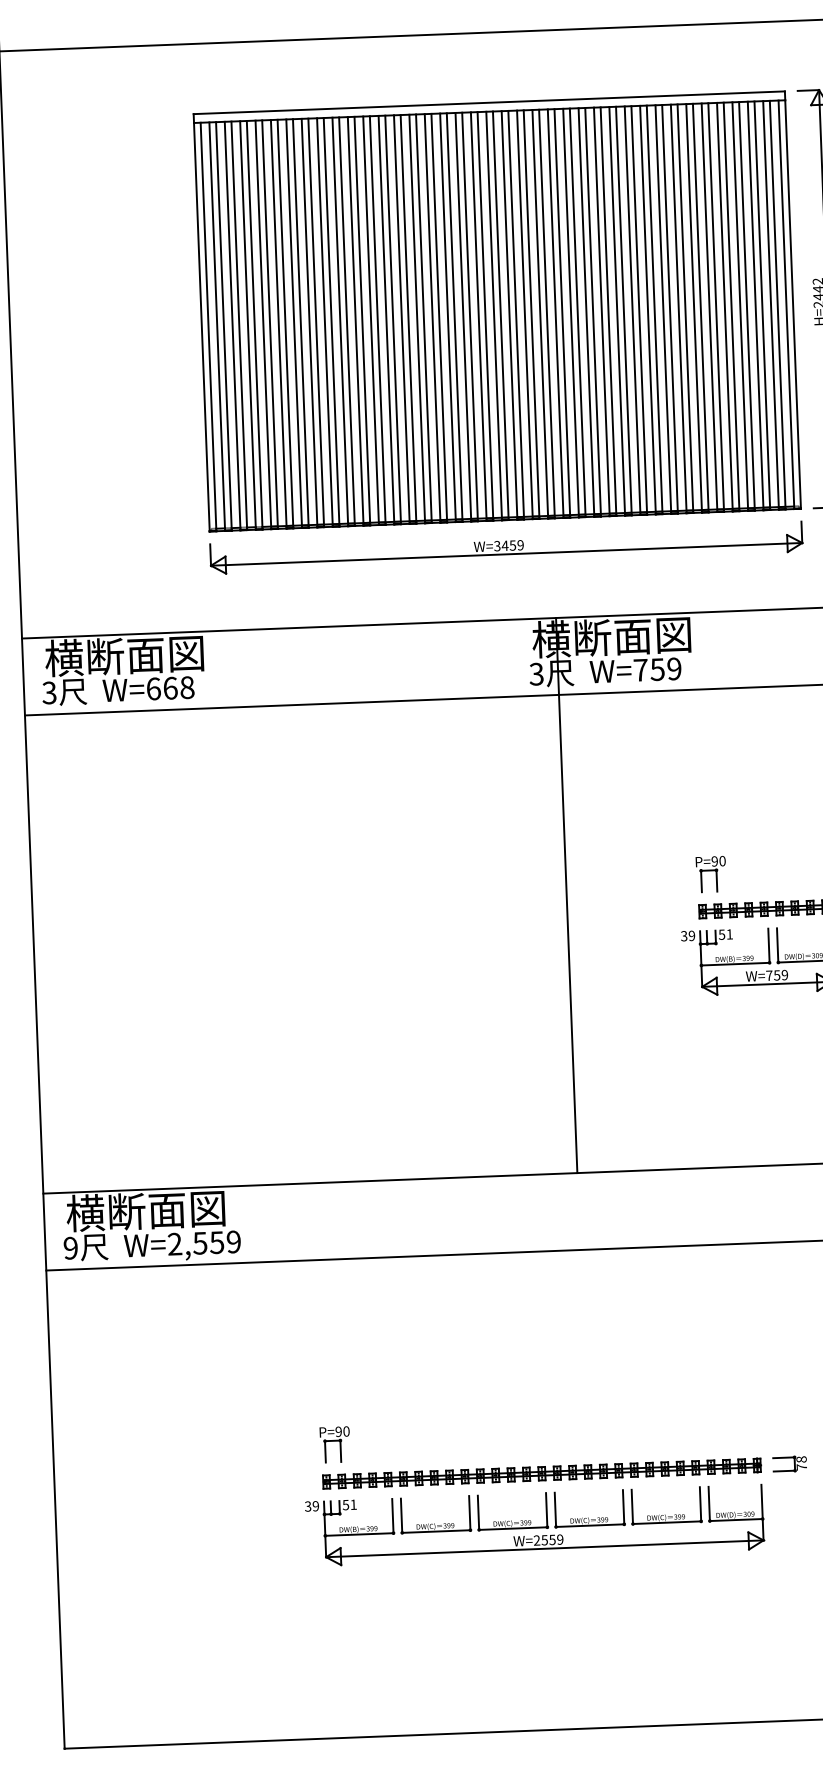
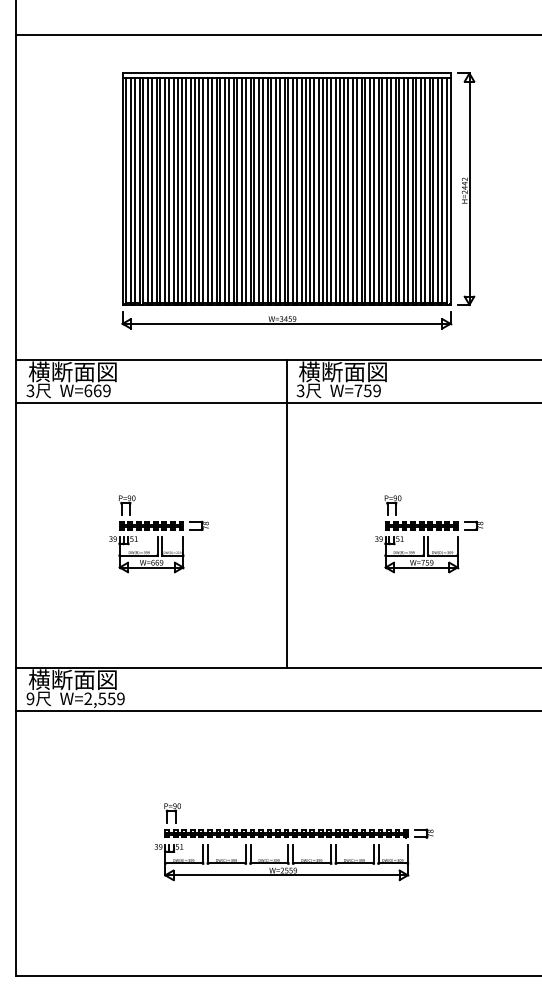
text: (186, 687) -> (106, 390), W=668 -> W=669
line: (566, 894) -> (286, 513), moved
part: (290, 943) -> (158, 534), added

